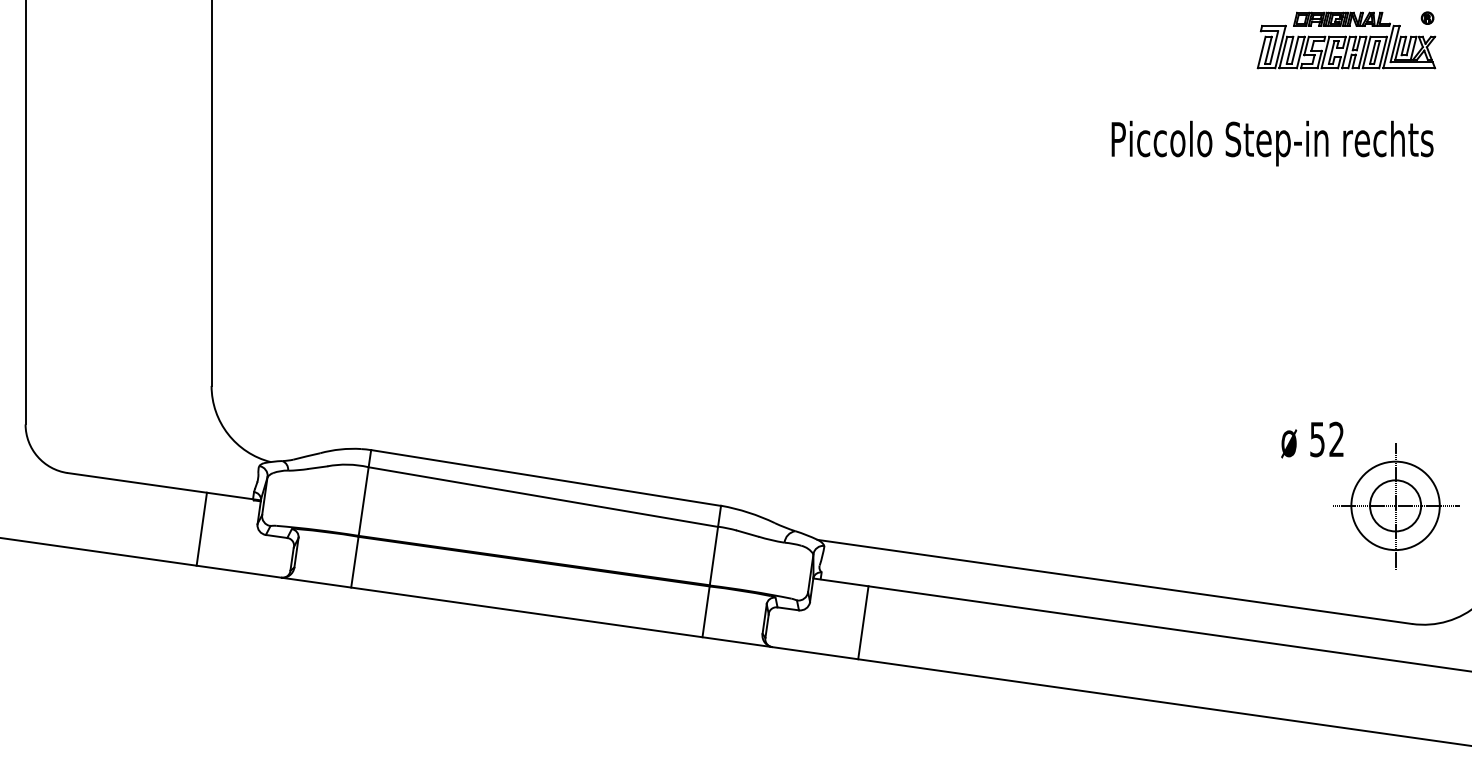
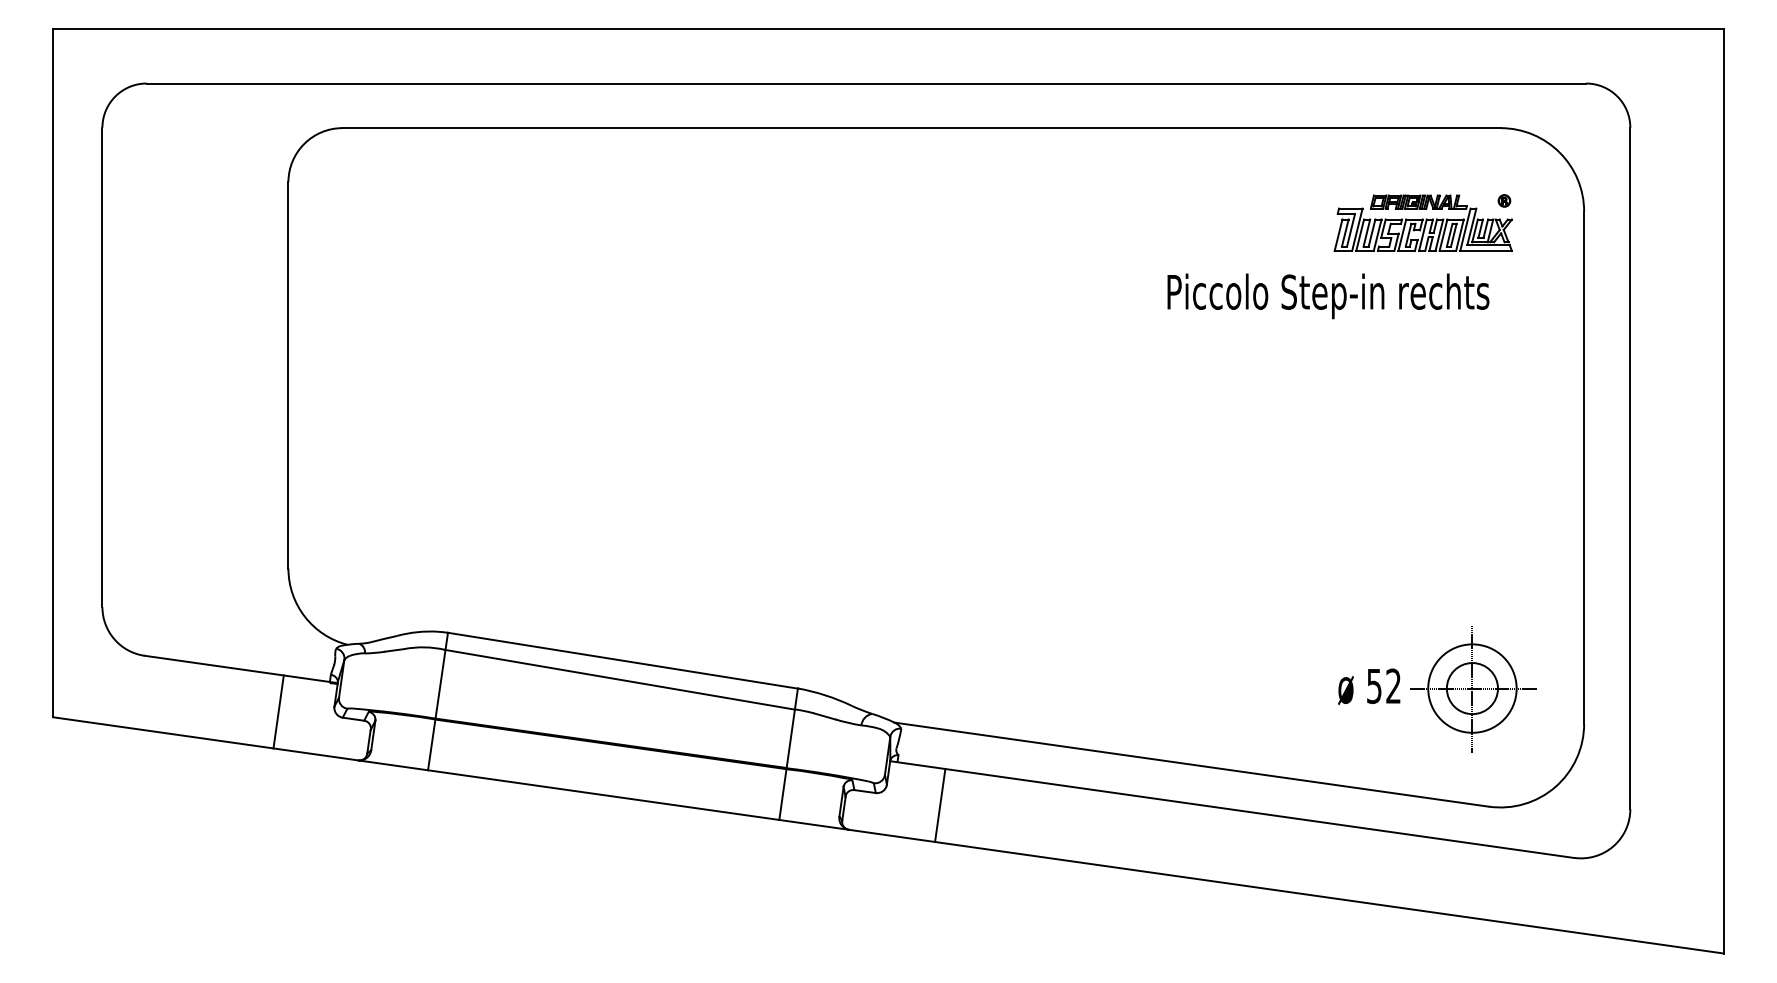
text: (1272, 143) -> (1328, 296), moved
text: (1312, 439) -> (1369, 686), moved

